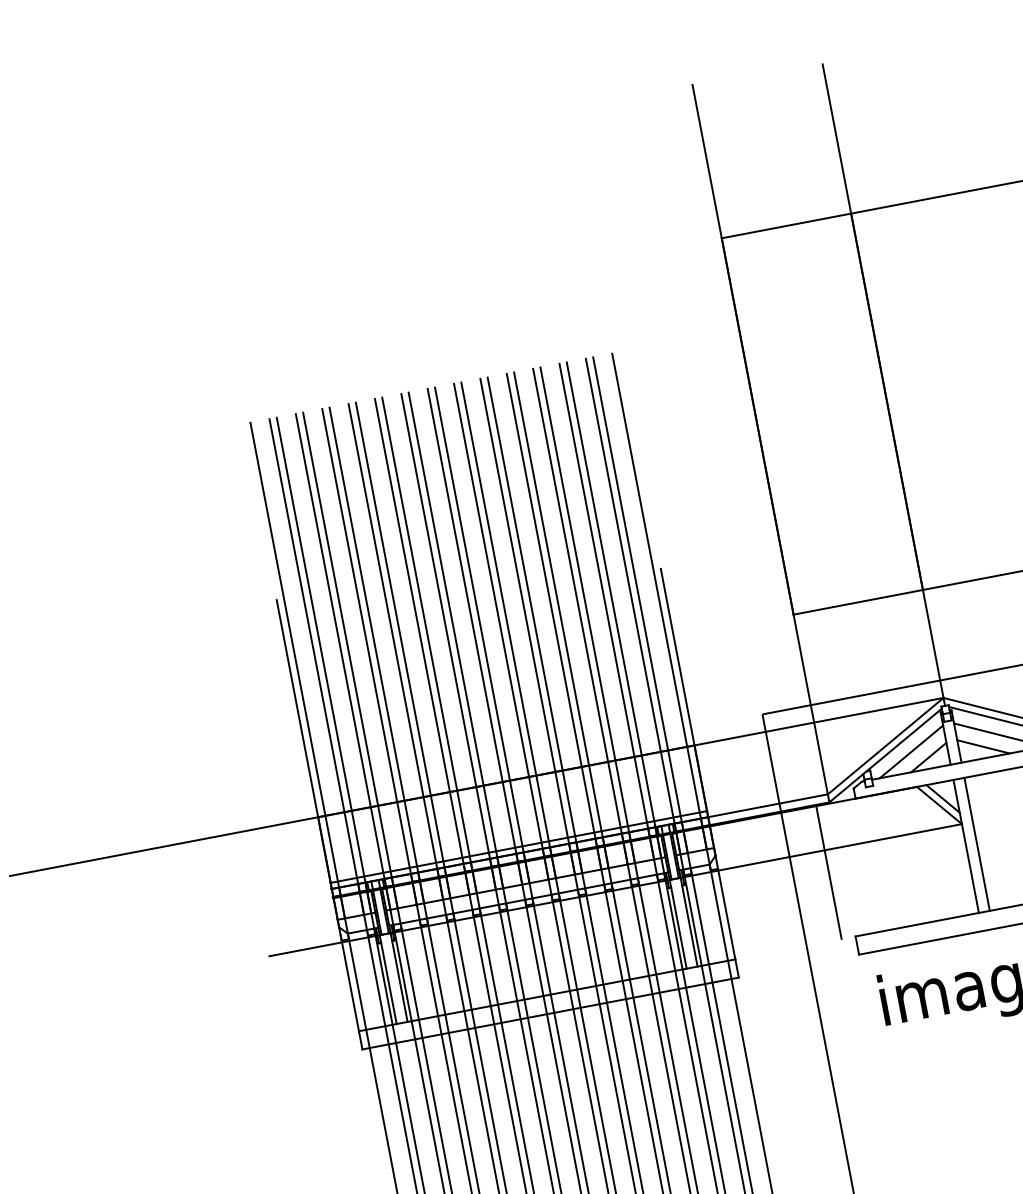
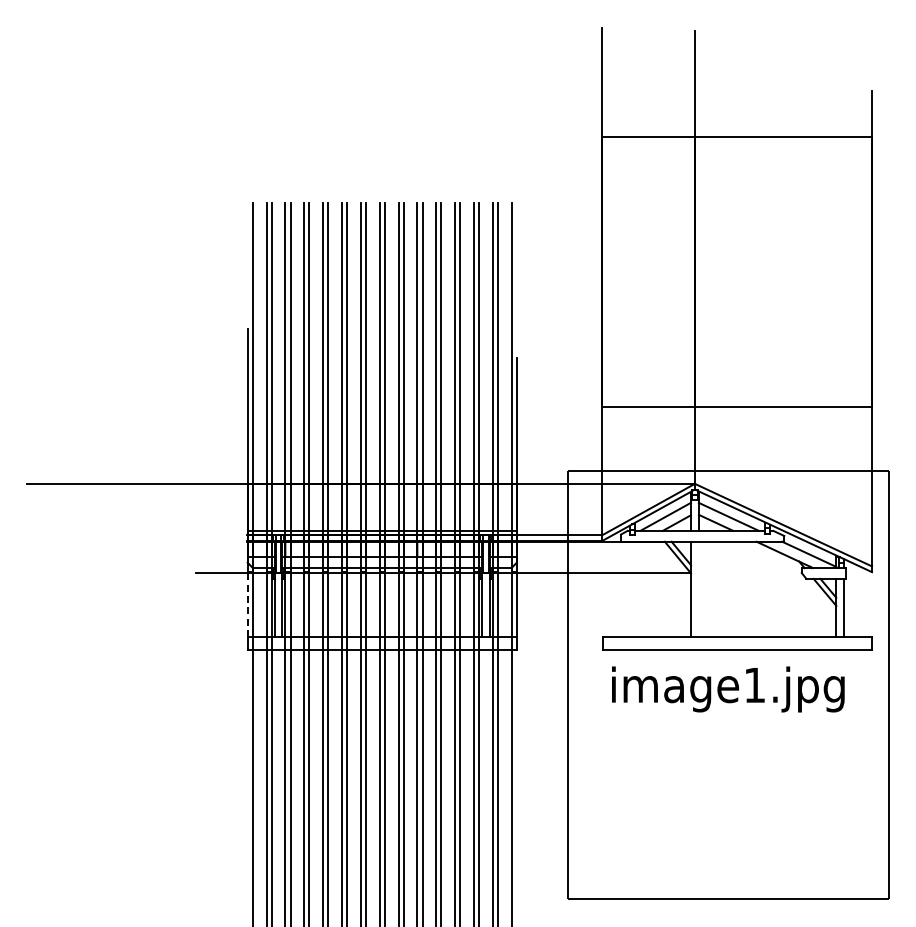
line: (976, 843) -> (698, 588), removed
line: (828, 871) -> (592, 588), removed
line: (349, 981) -> (247, 601), solid -> dashed

